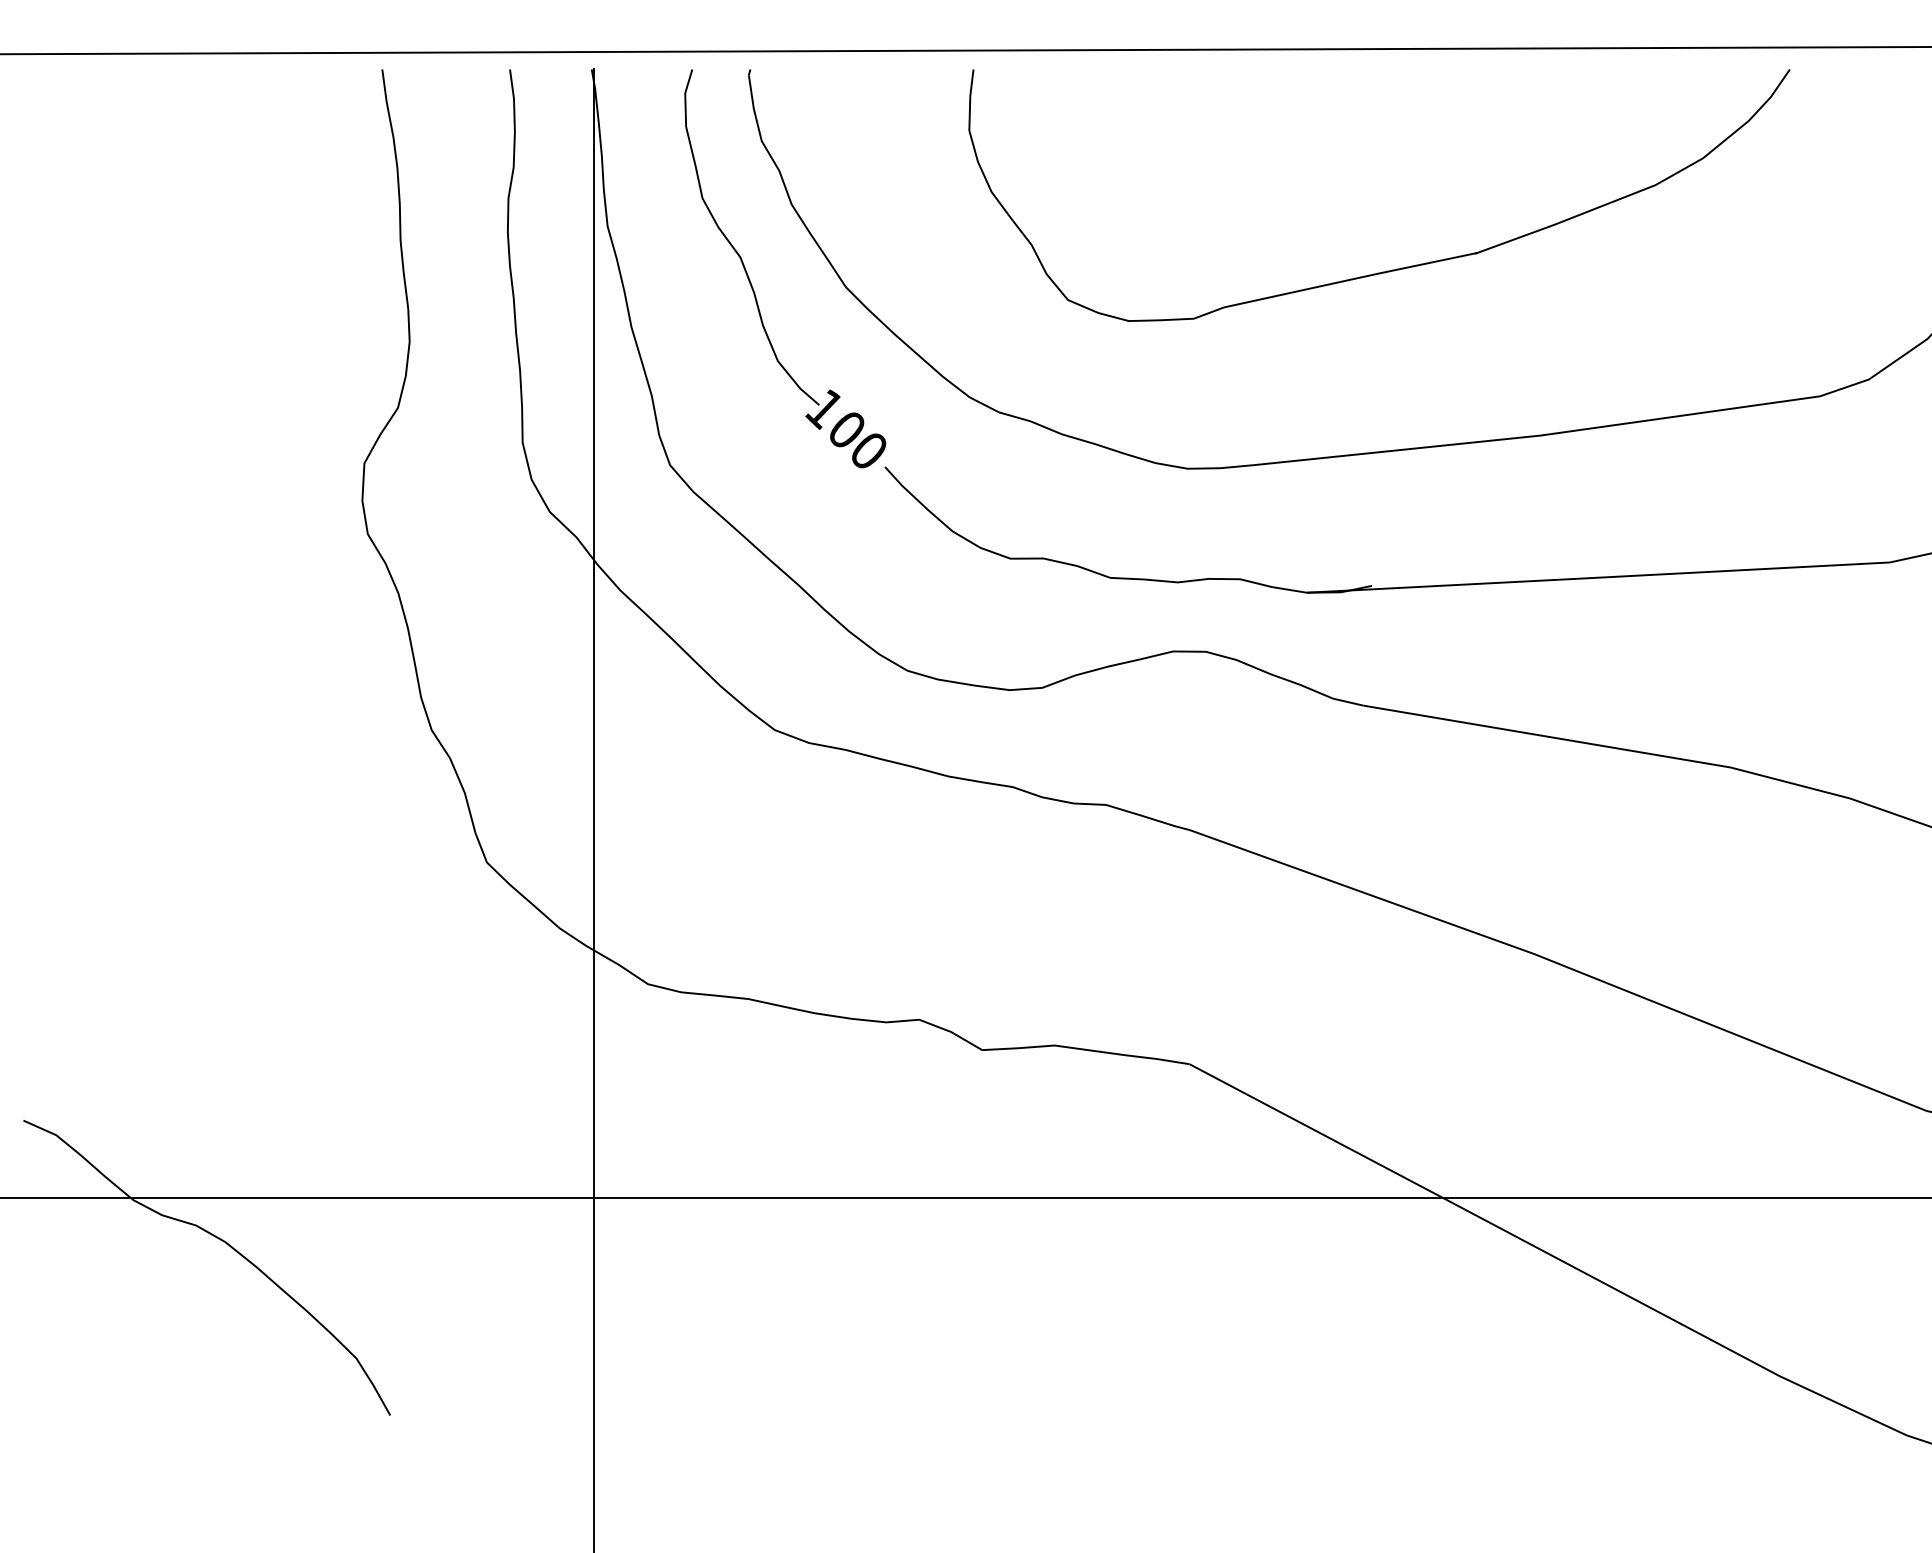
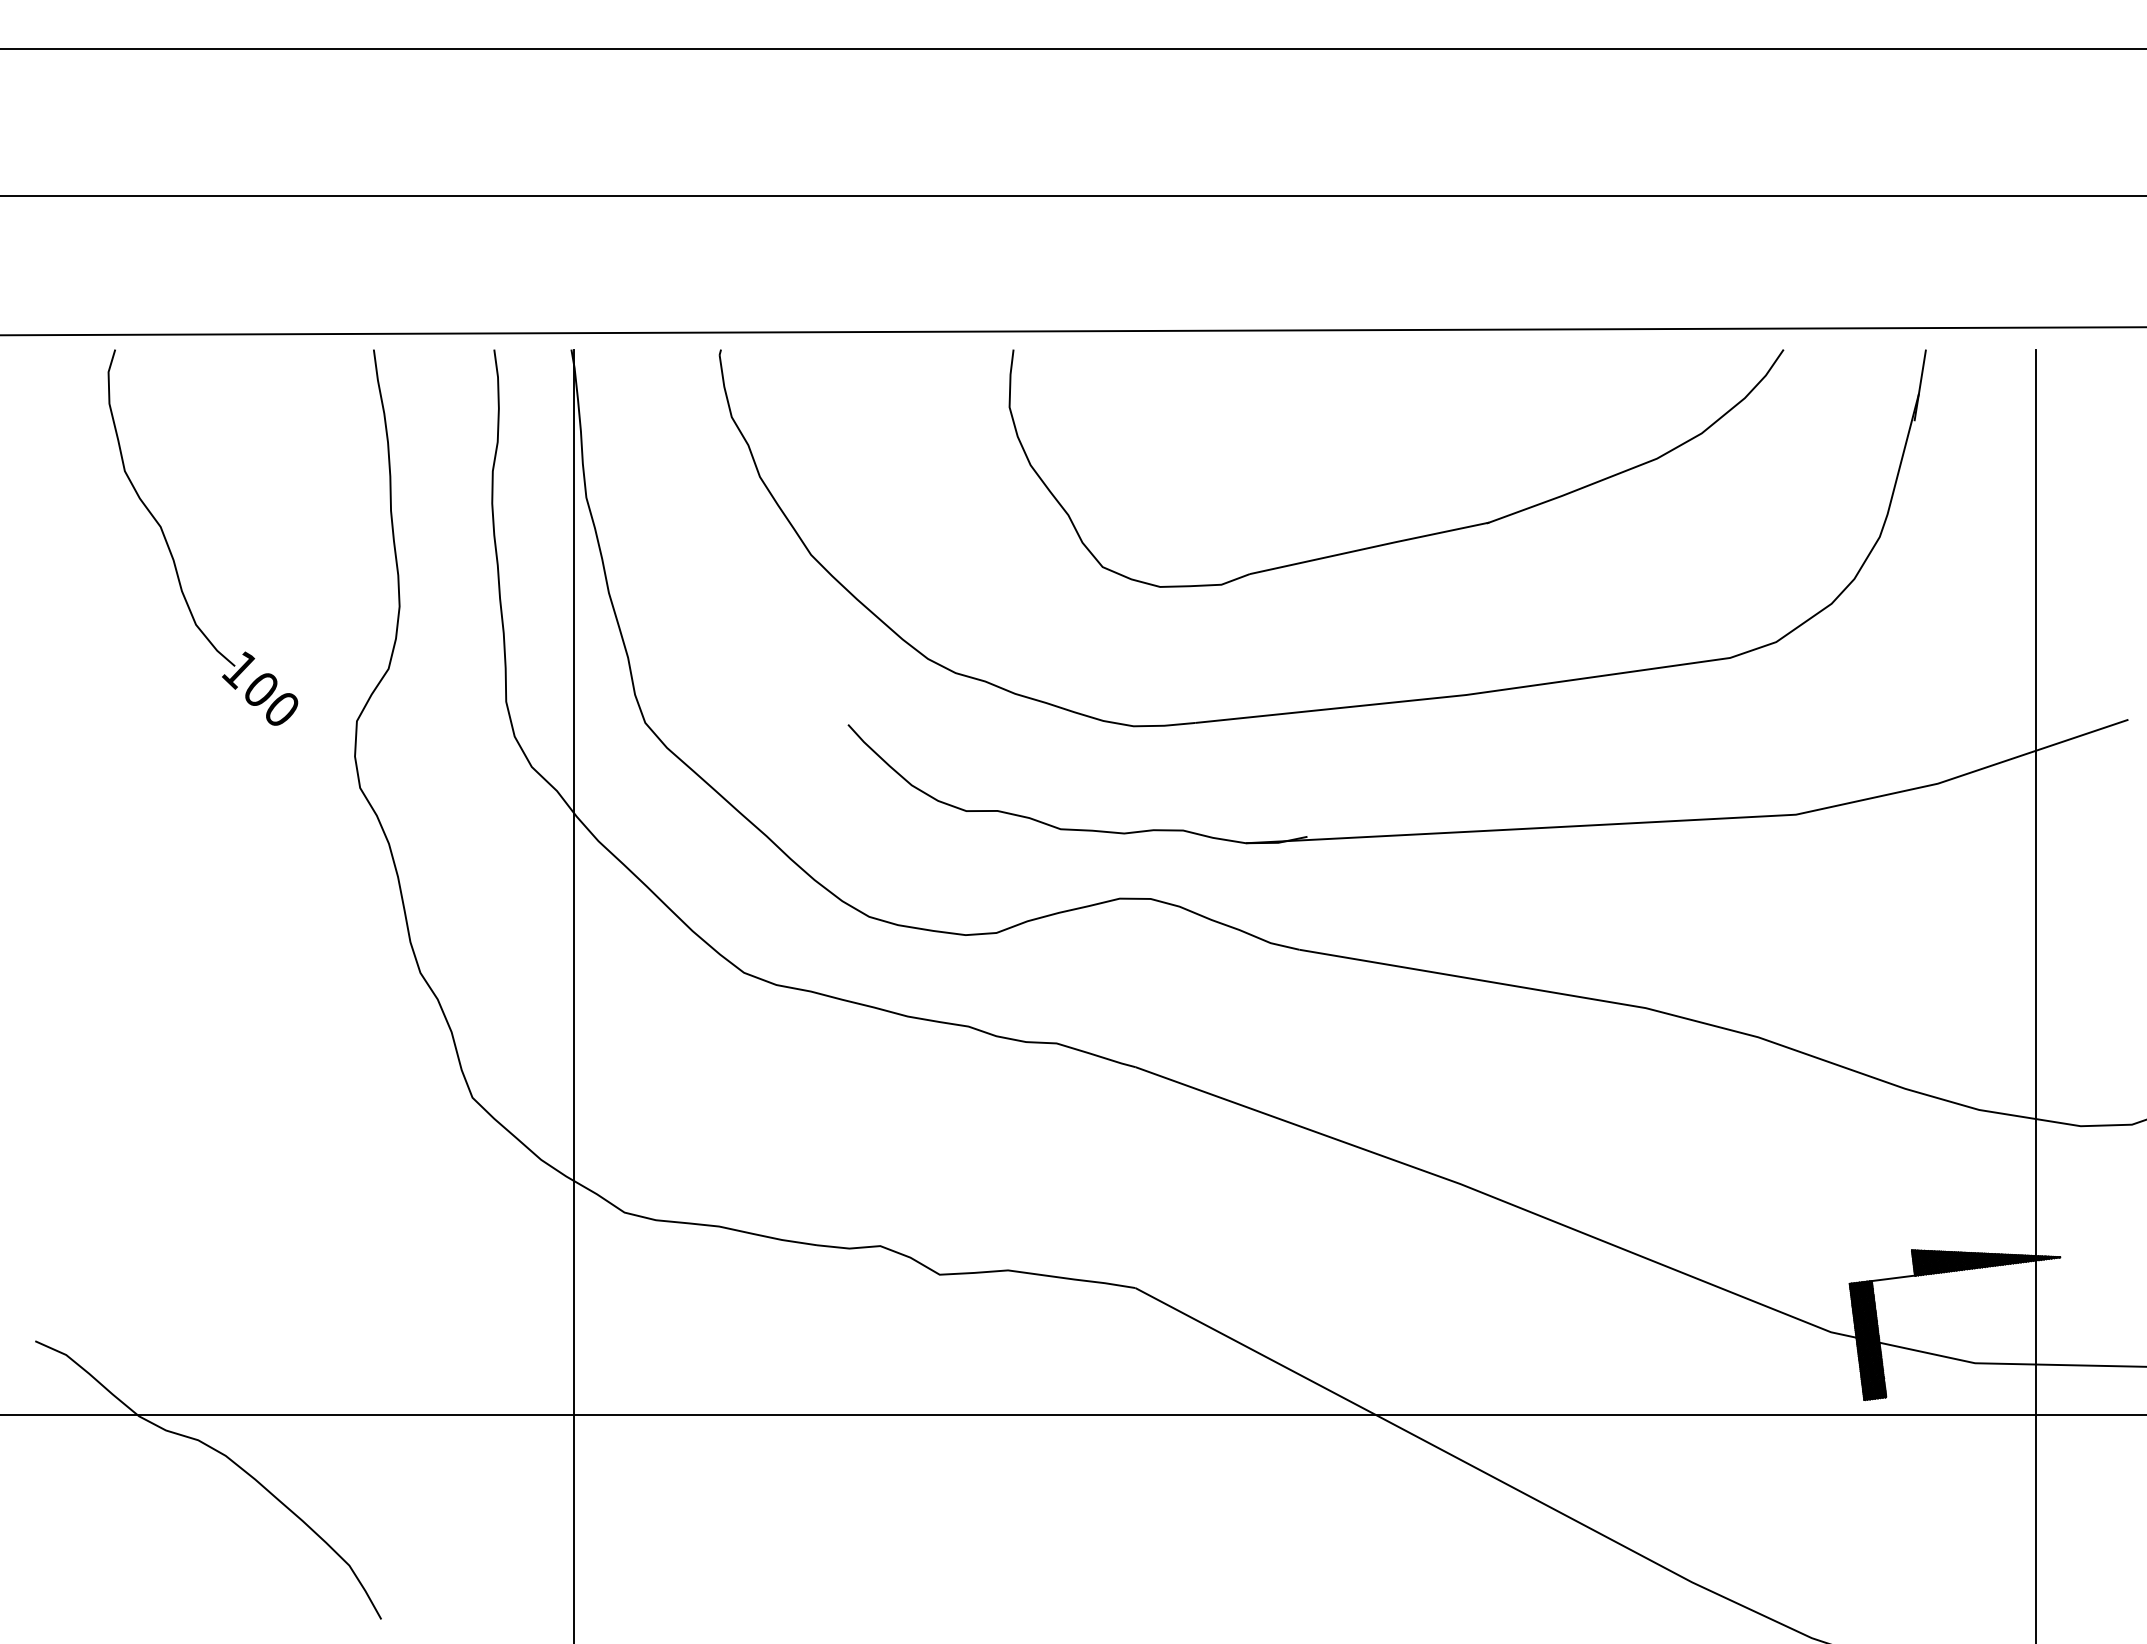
part: (1396, 268) -> (1412, 537), moved
part: (751, 283) -> (171, 551), moved

